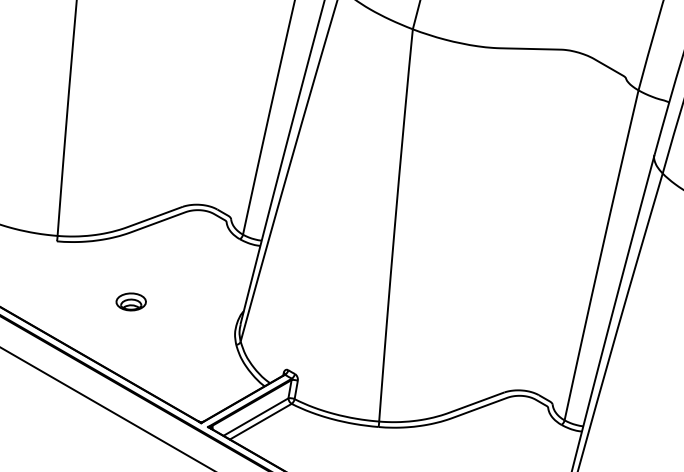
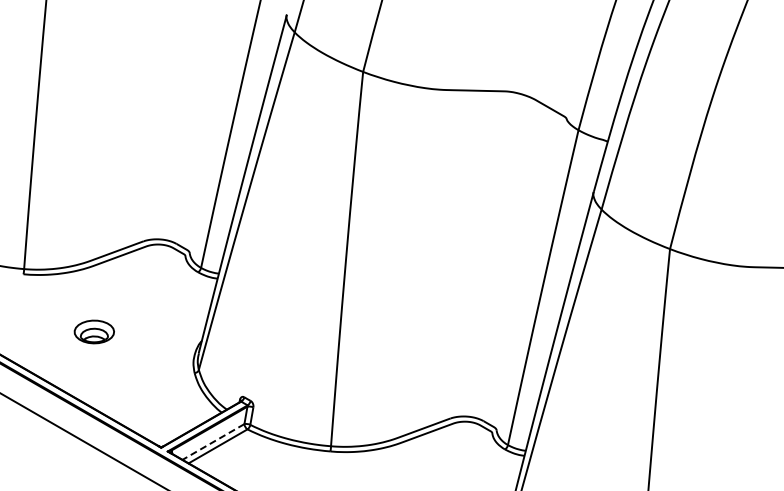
part: (131, 302) -> (94, 332), size x1.4
line: (256, 416) -> (213, 441), solid -> dashed

